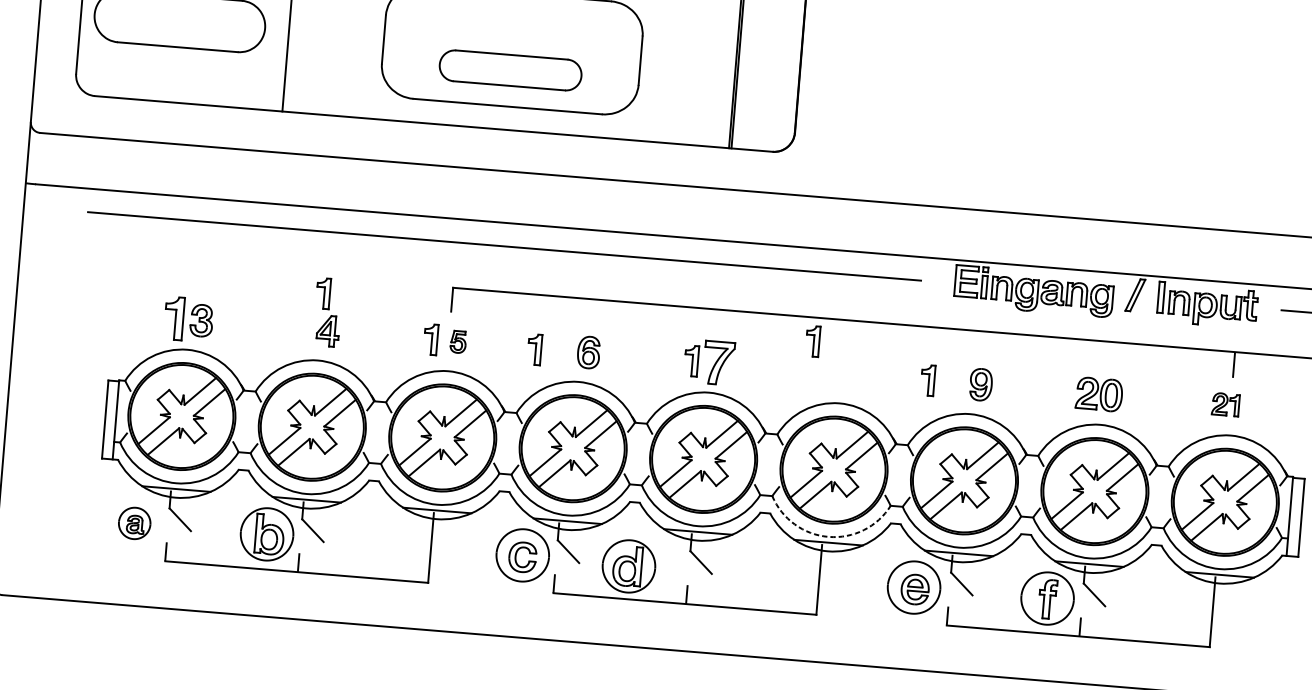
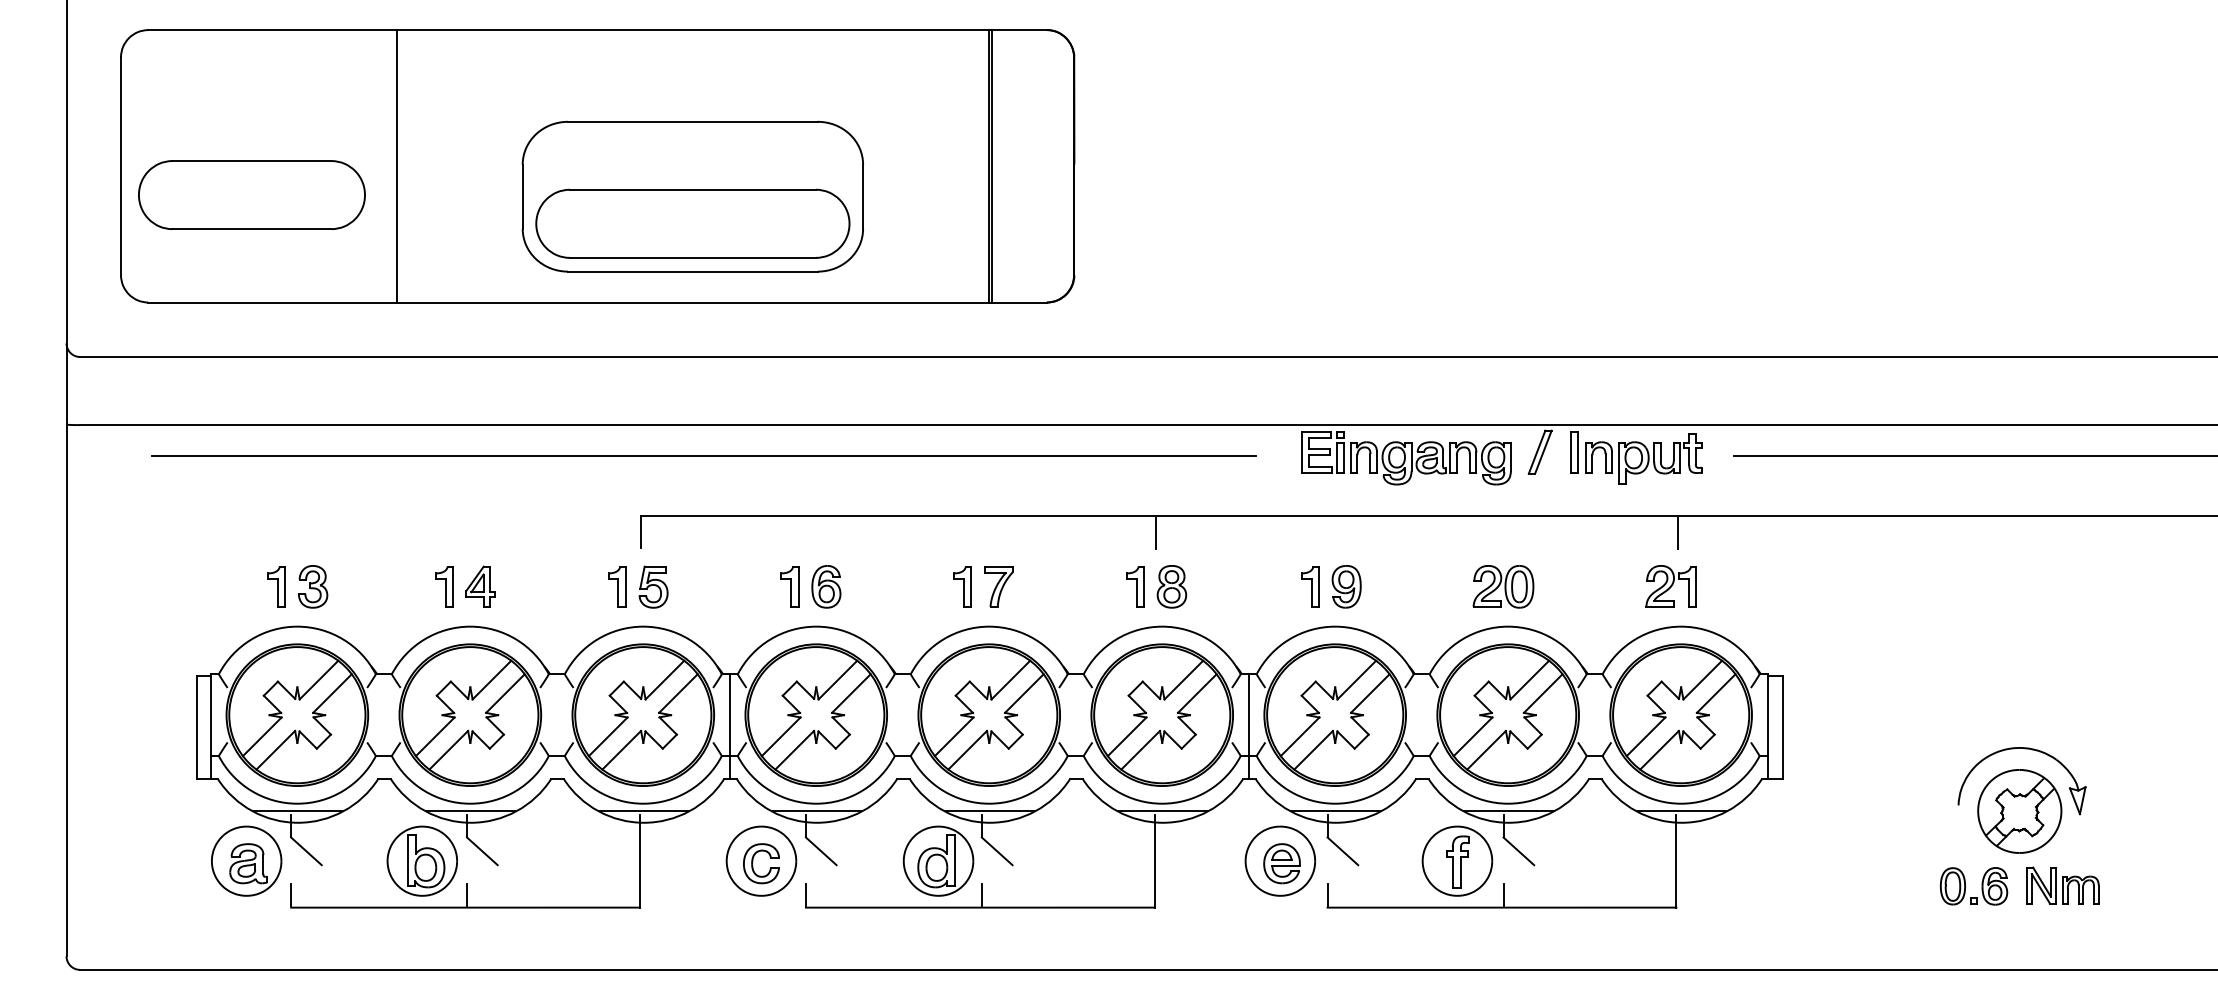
part: (510, 70) -> (692, 223), size x1.67
part: (323, 293) -> (444, 586), moved
part: (174, 318) -> (276, 586), size x0.71
line: (840, 332) -> (1156, 533), added
part: (458, 341) -> (653, 586), size x1.43
part: (812, 341) -> (1135, 586), moved
part: (534, 349) -> (789, 586), moved
part: (718, 362) -> (998, 586), size x0.71
part: (849, 373) -> (1171, 586), added
part: (928, 380) -> (1310, 586), moved
part: (1225, 404) -> (1670, 586), size x1.43
line: (507, 451) -> (729, 726), added
line: (898, 484) -> (1248, 726), added
part: (134, 522) -> (246, 860), size x1.67
arc: (828, 536) -> (1162, 803), dashed -> solid
part: (628, 565) -> (938, 860), moved

